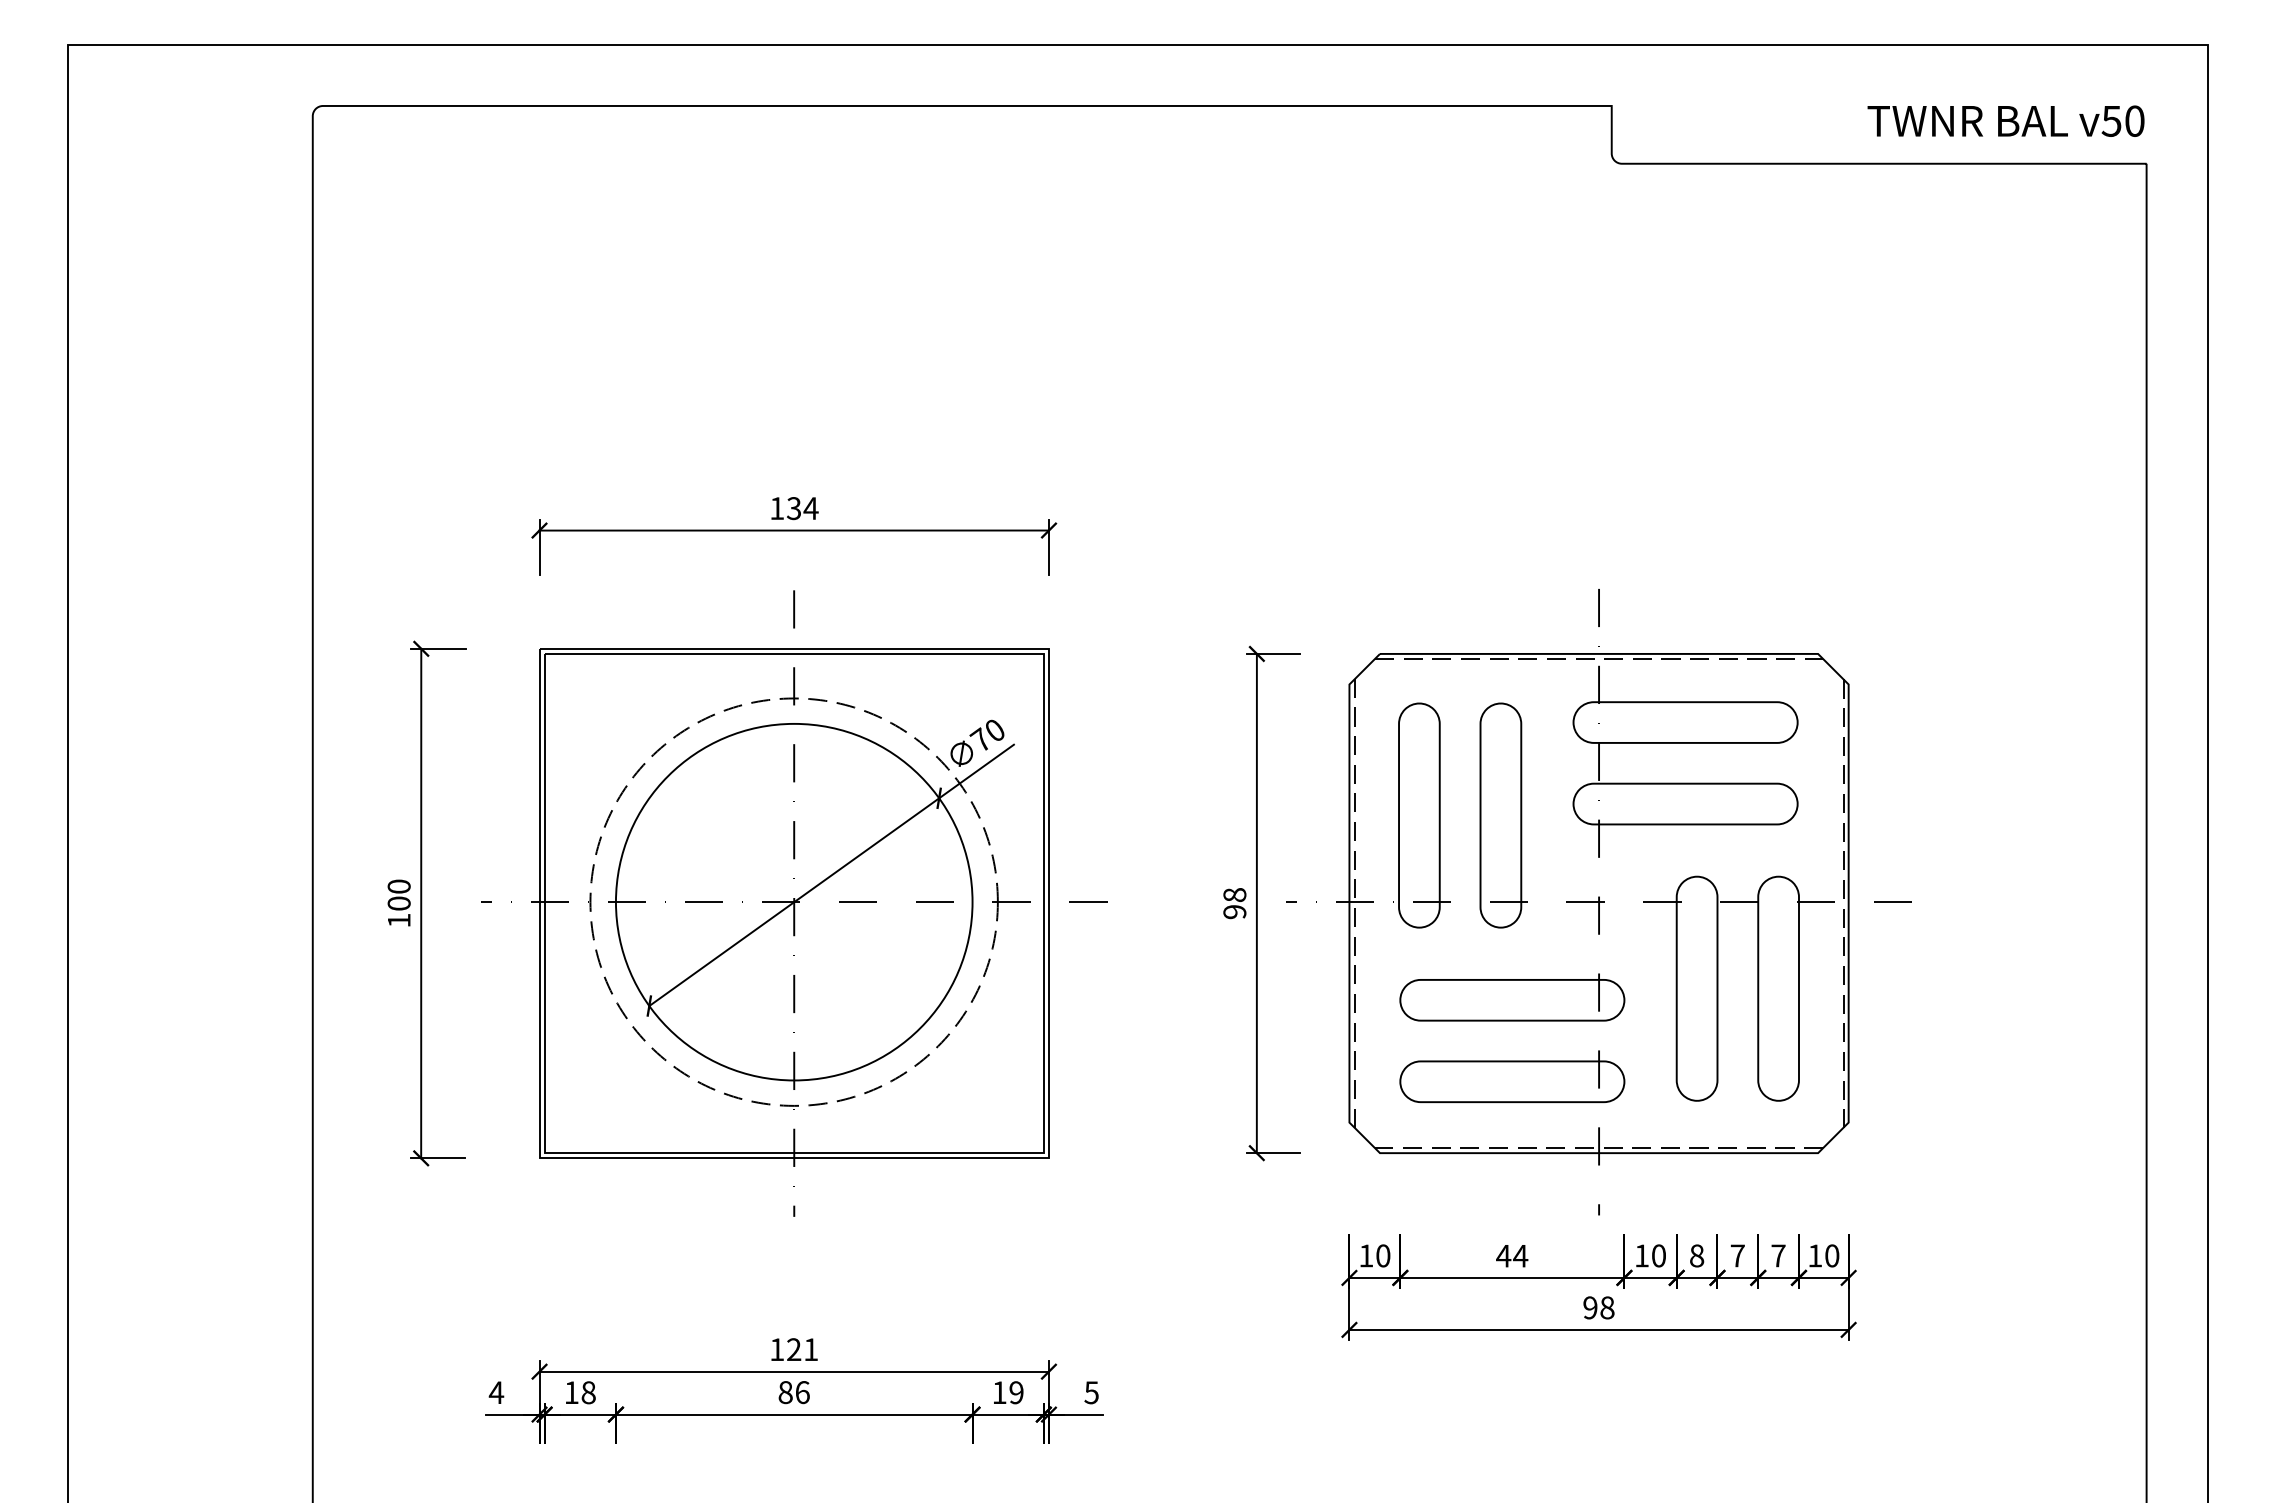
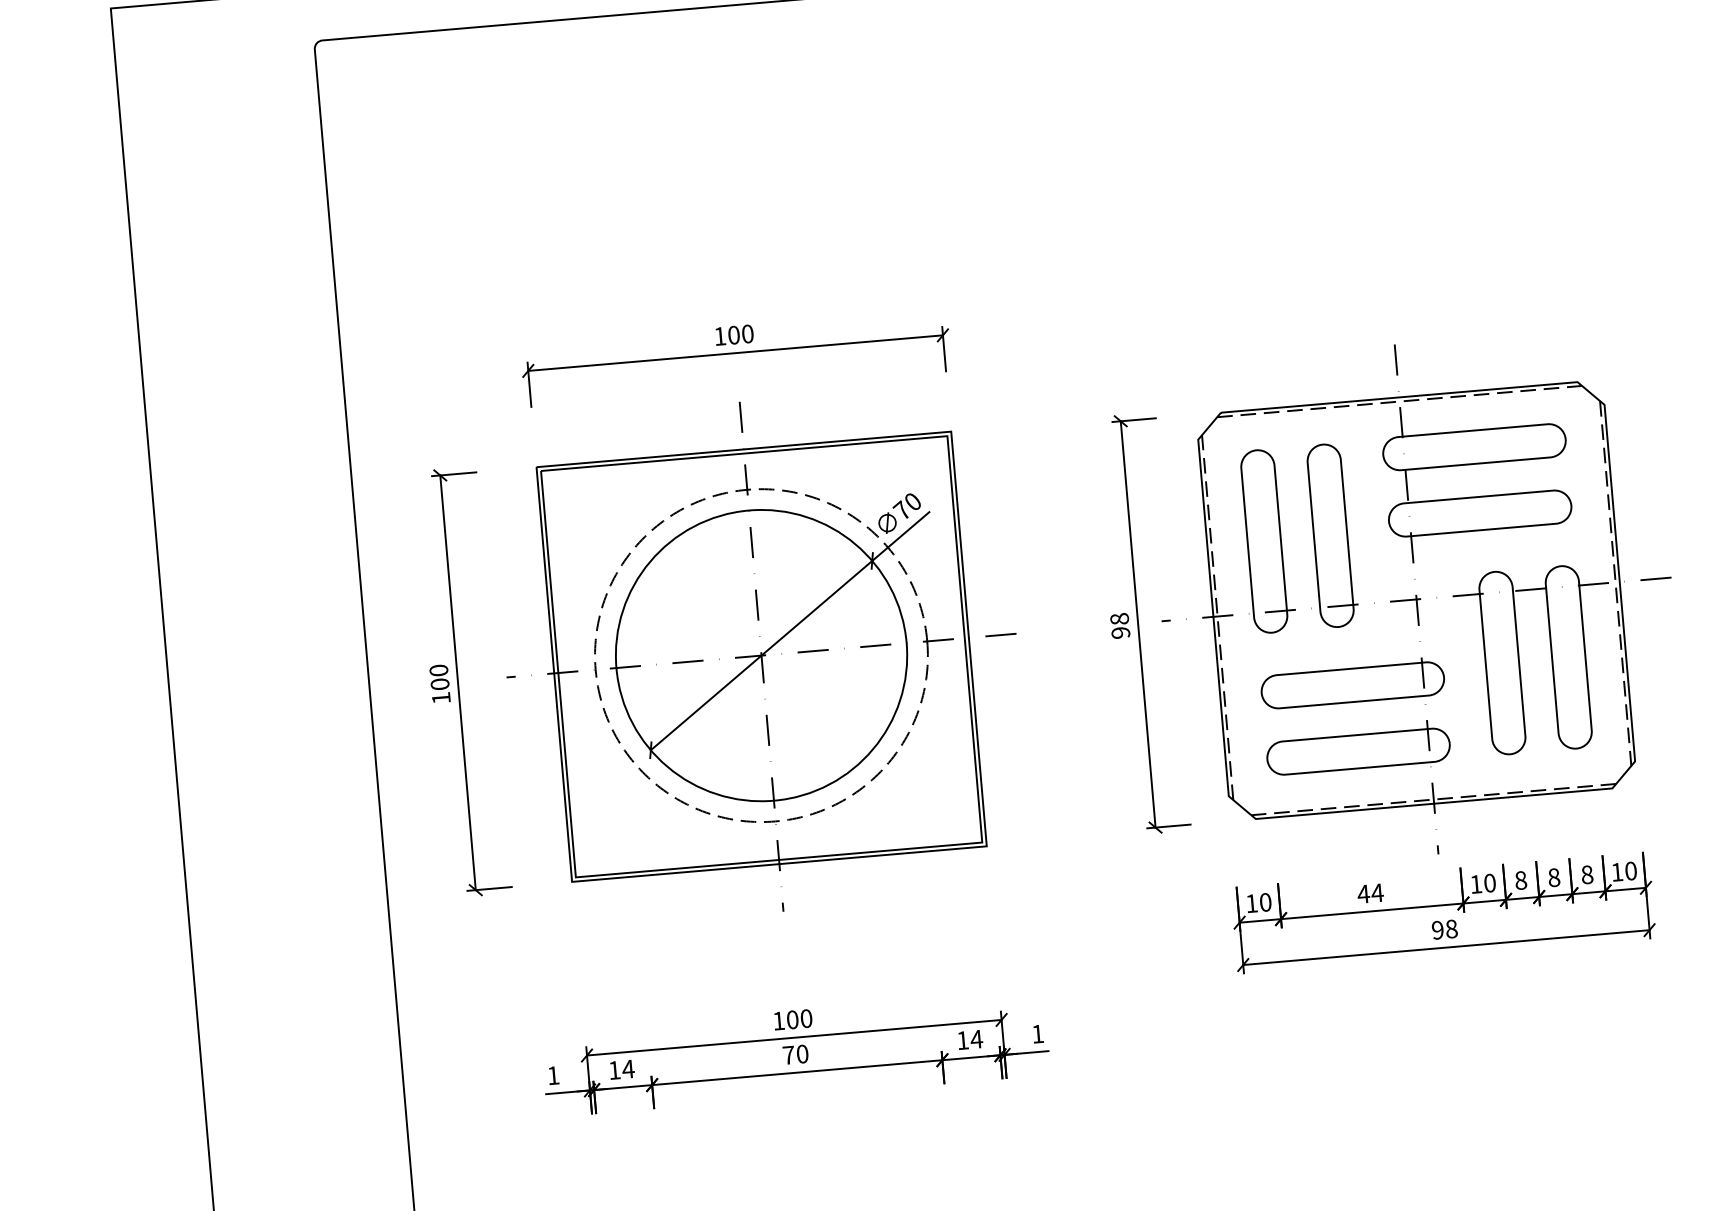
text: (802, 508) -> (740, 334), 134 -> 100
text: (1737, 1255) -> (1553, 877), 7 -> 8
text: (1778, 1255) -> (1587, 874), 7 -> 8
text: (802, 1349) -> (799, 1019), 121 -> 100
text: (496, 1392) -> (553, 1075), 4 -> 1
text: (588, 1392) -> (628, 1069), 18 -> 14
text: (793, 1392) -> (795, 1054), 86 -> 70
text: (1016, 1392) -> (976, 1039), 19 -> 14
text: (1091, 1392) -> (1037, 1033), 5 -> 1

